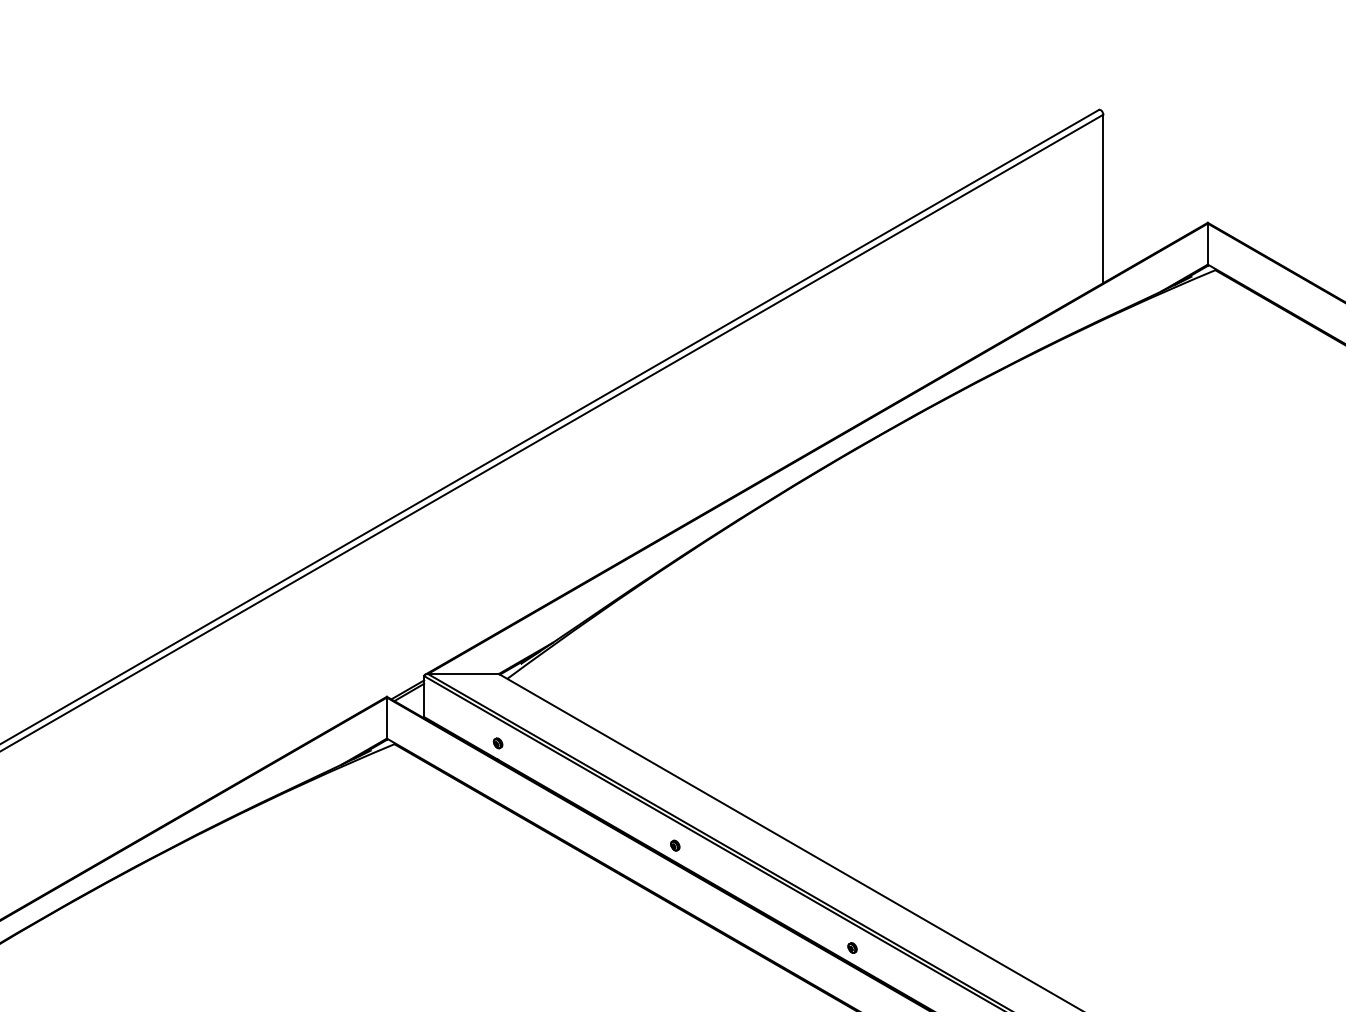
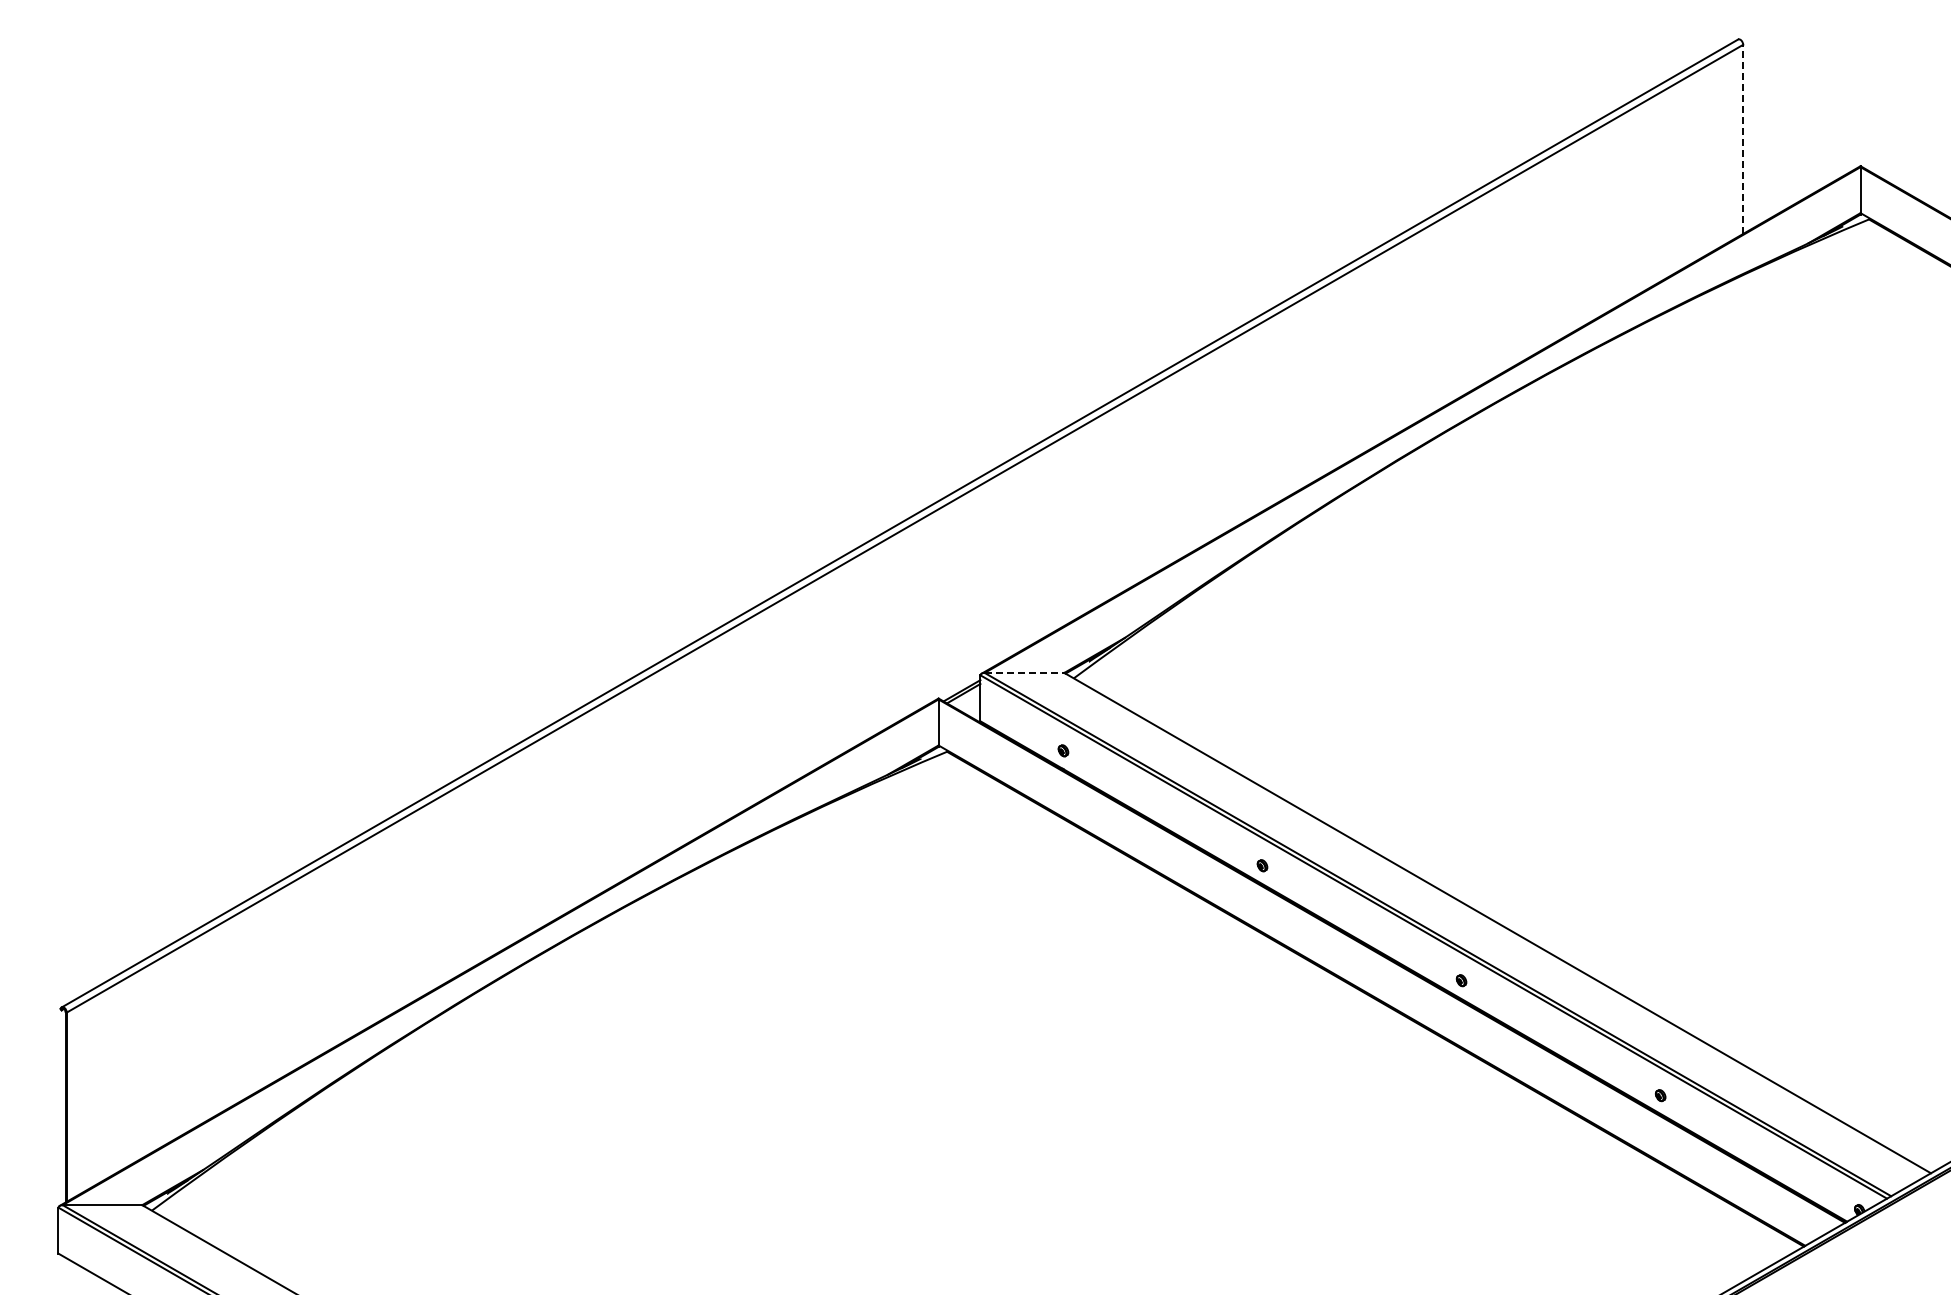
line: (1103, 199) -> (1743, 139), solid -> dashed
line: (463, 673) -> (1024, 672), solid -> dashed

